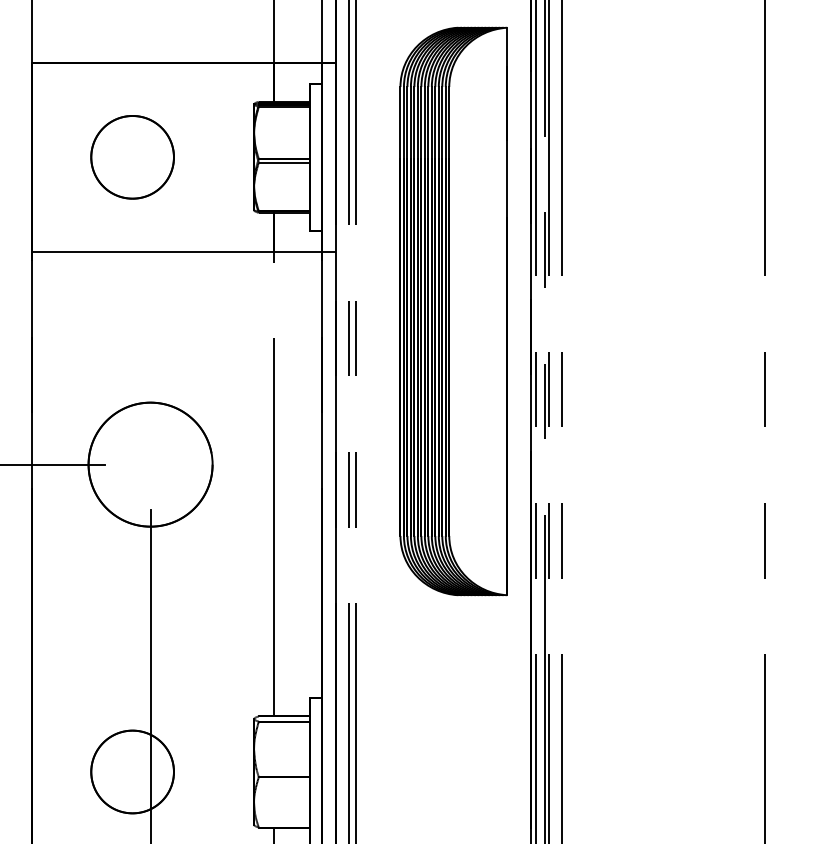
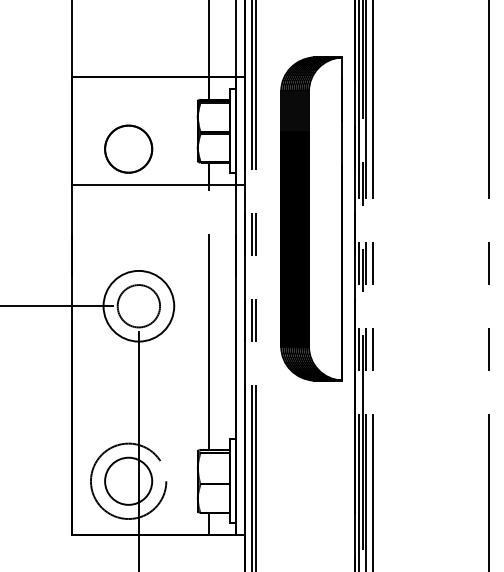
circle: (132, 156) -> (128, 148), moved
circle: (149, 463) -> (138, 305), size x0.6
circle: (132, 770) -> (128, 480), size x1.6

